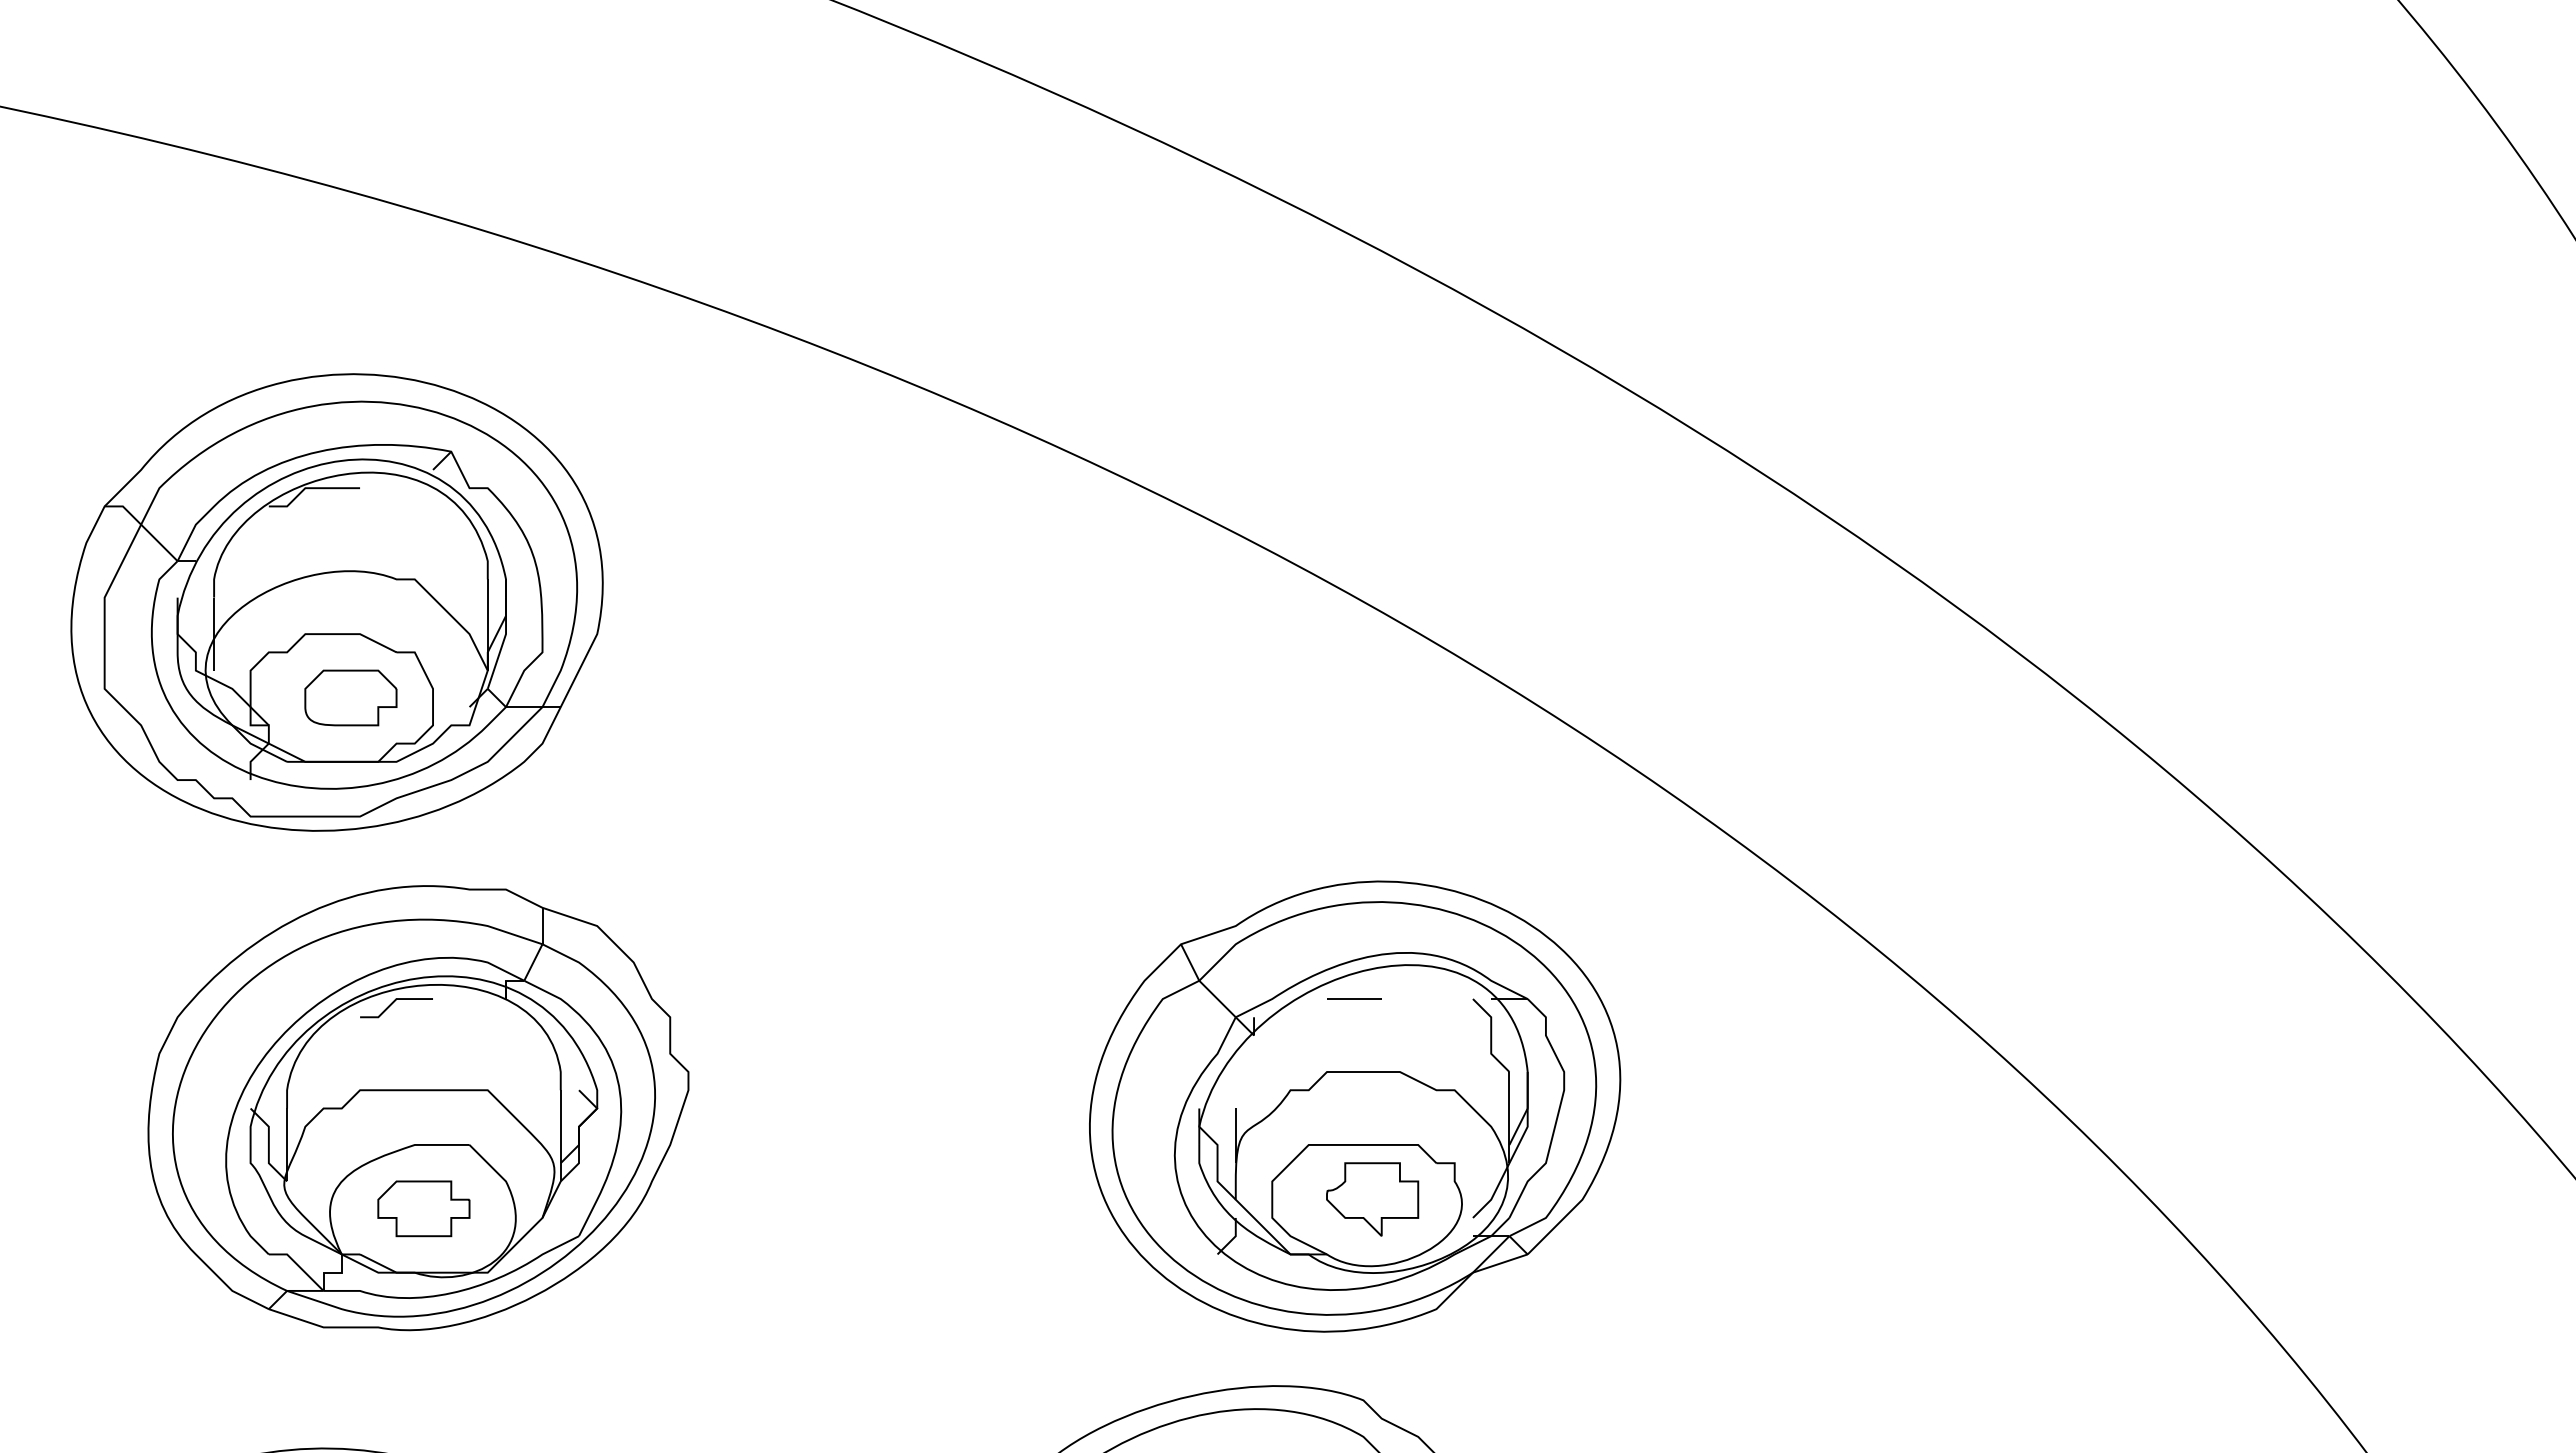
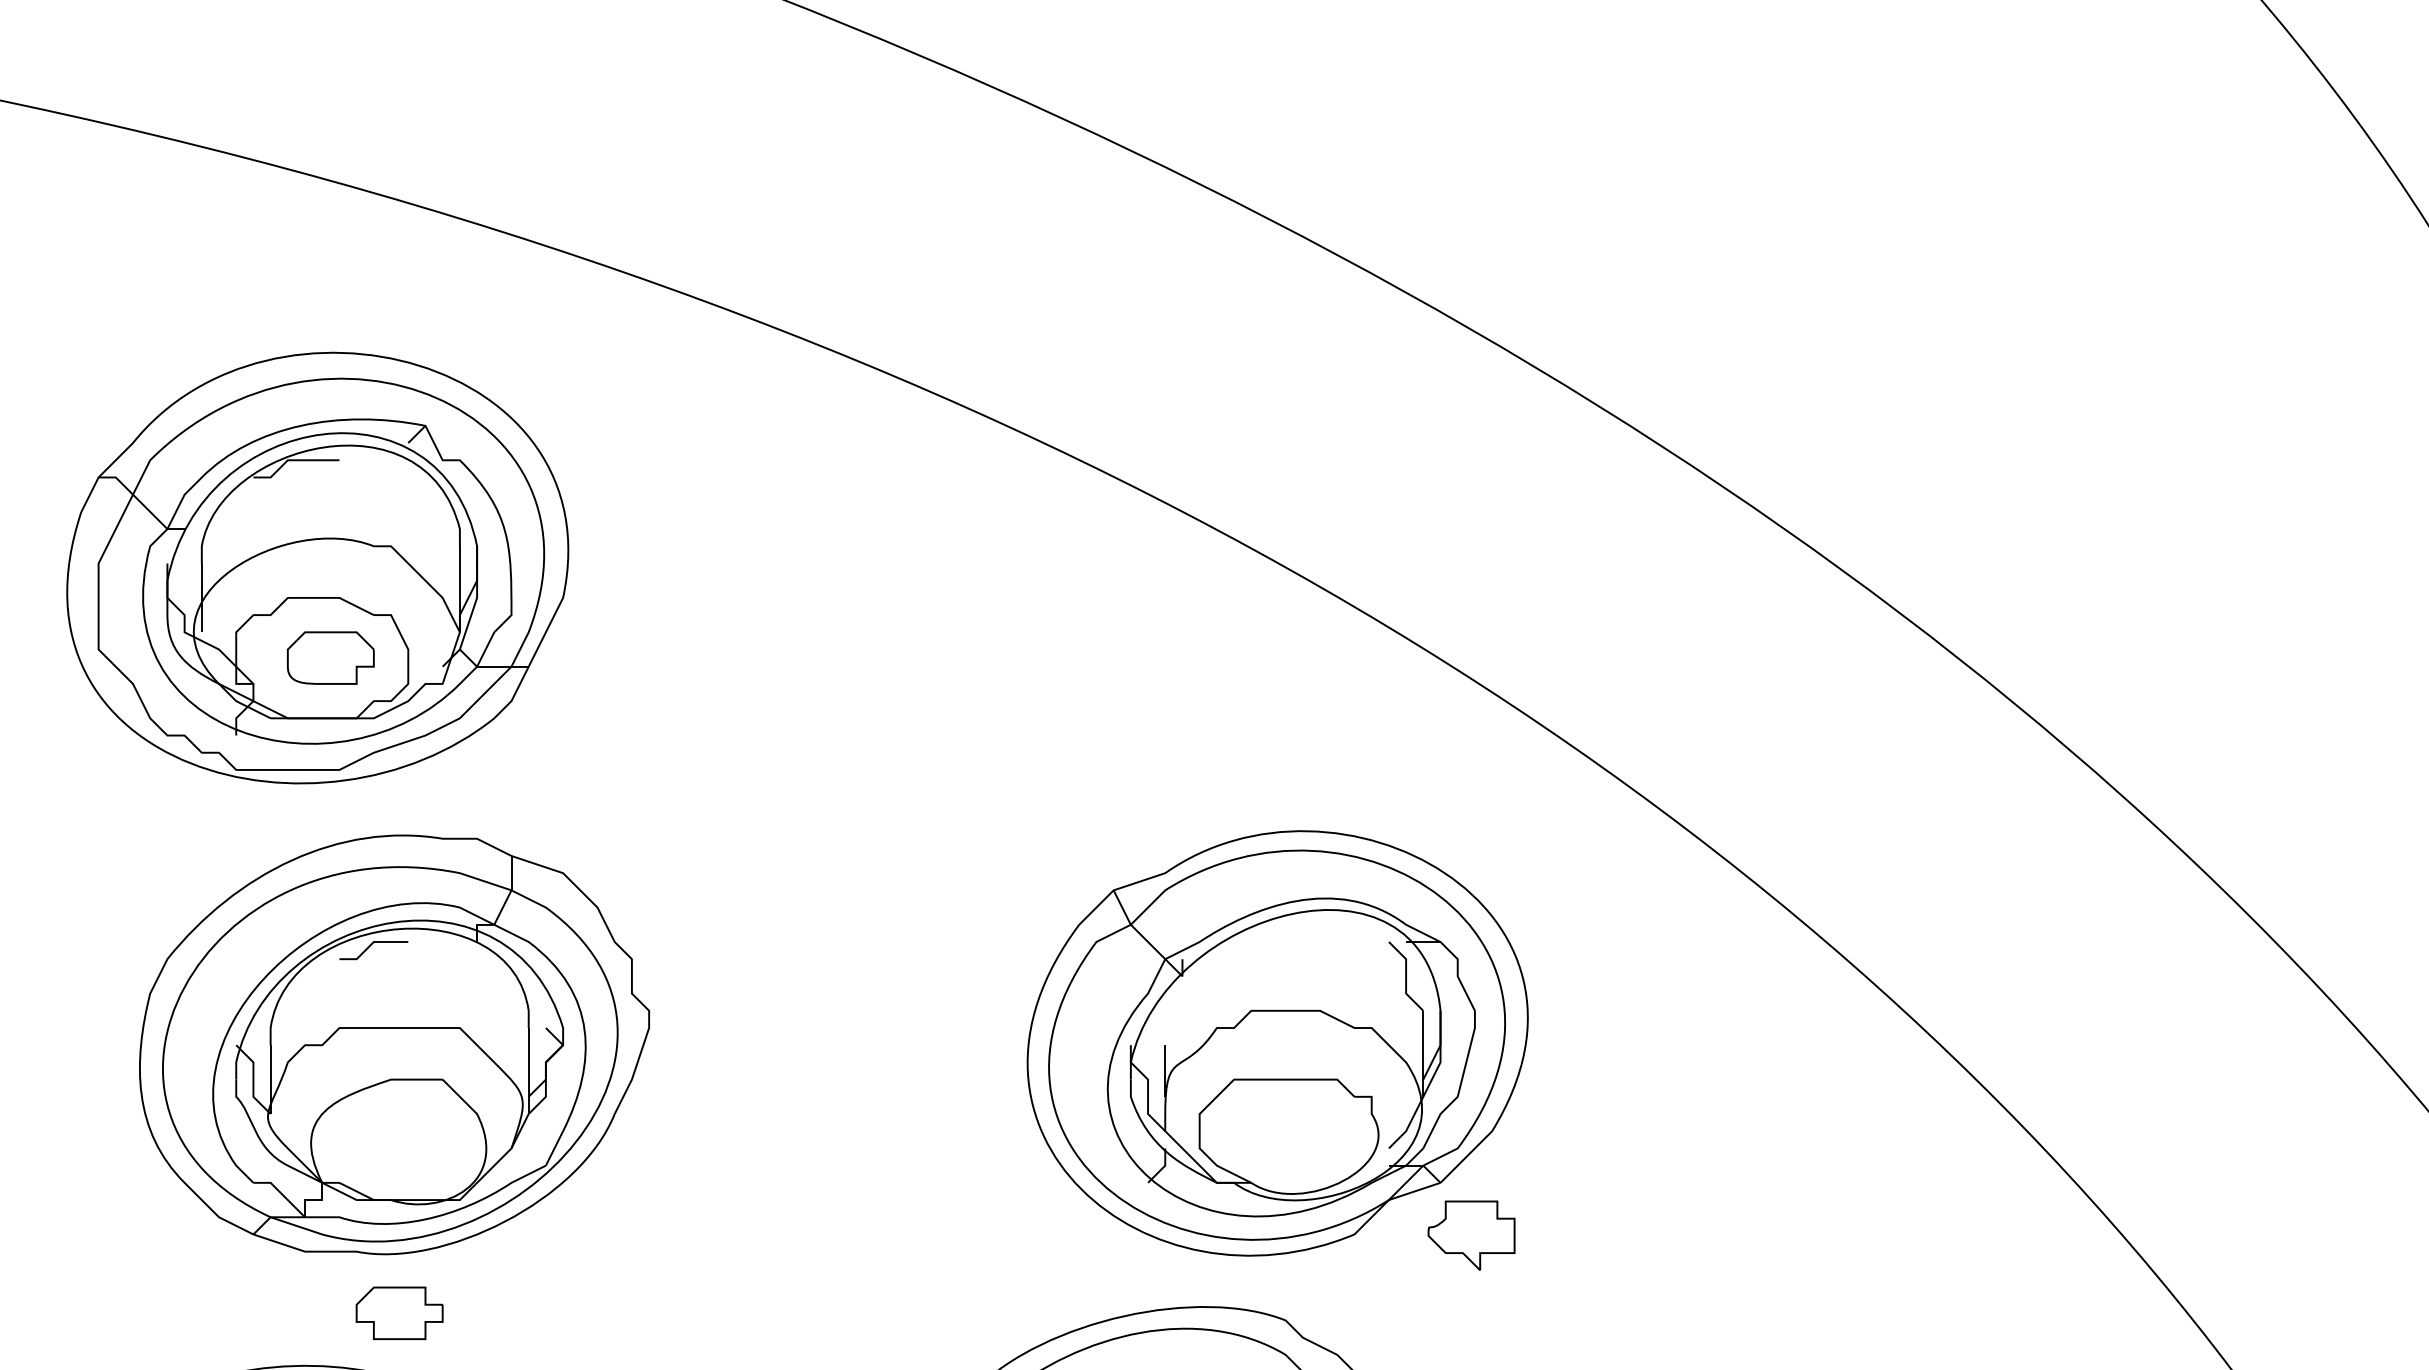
line: (1354, 998) -> (1277, 941), removed
part: (1372, 1199) -> (1471, 1235), moved
part: (423, 1208) -> (399, 1313), moved

